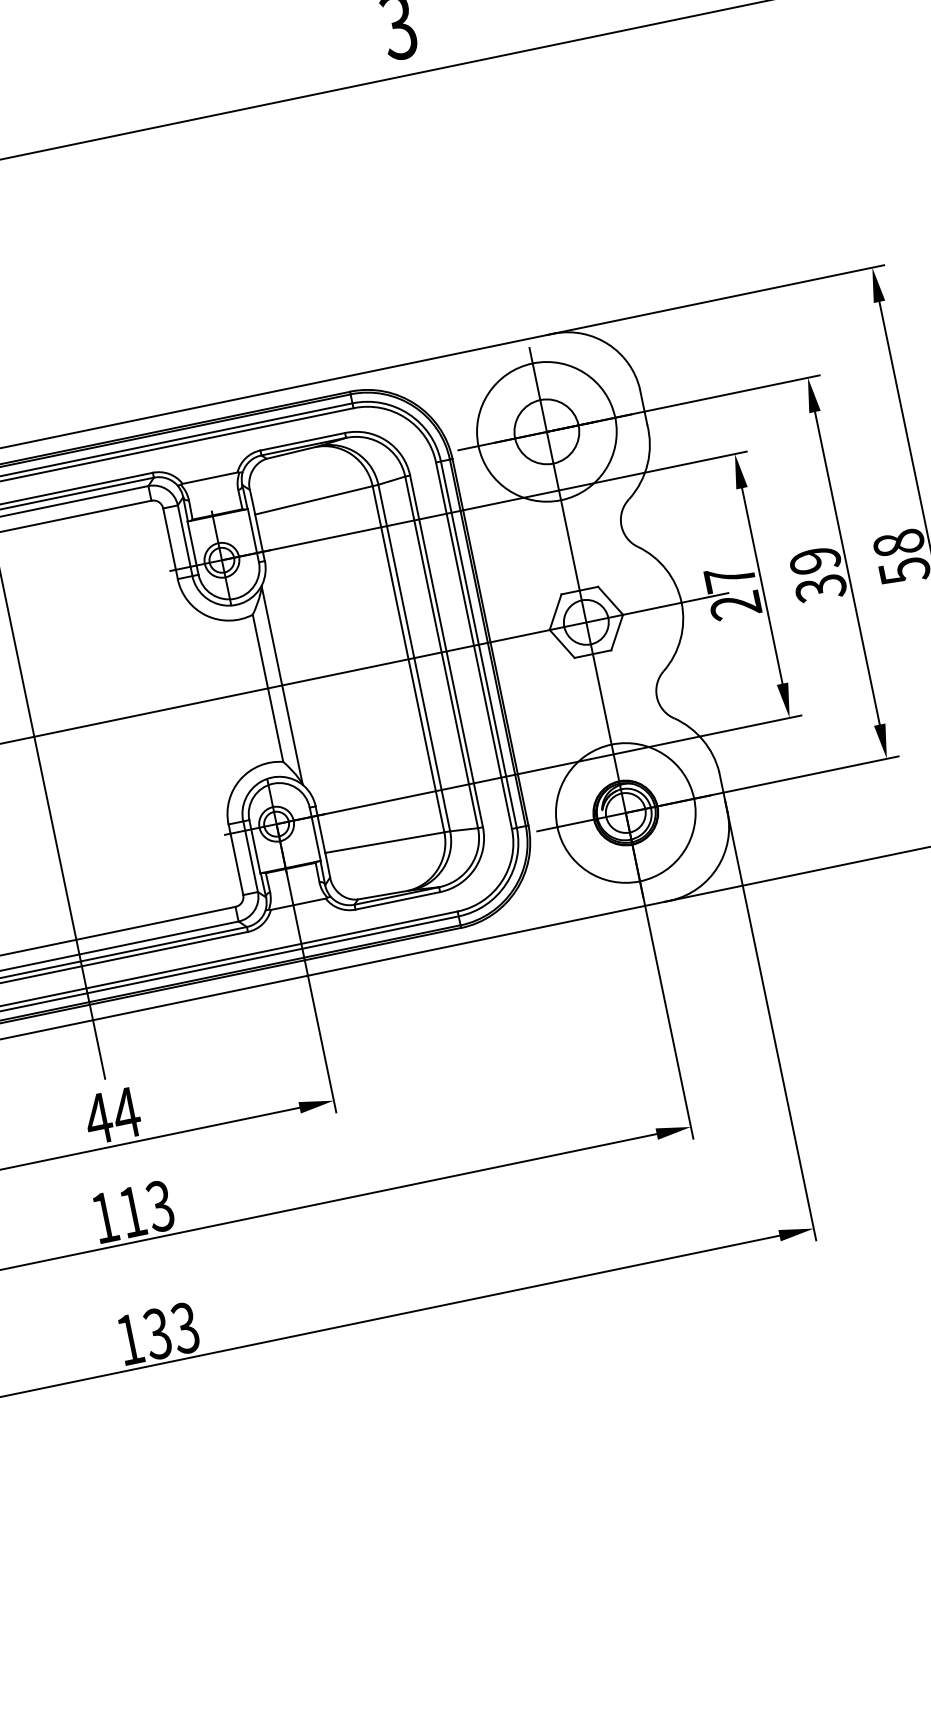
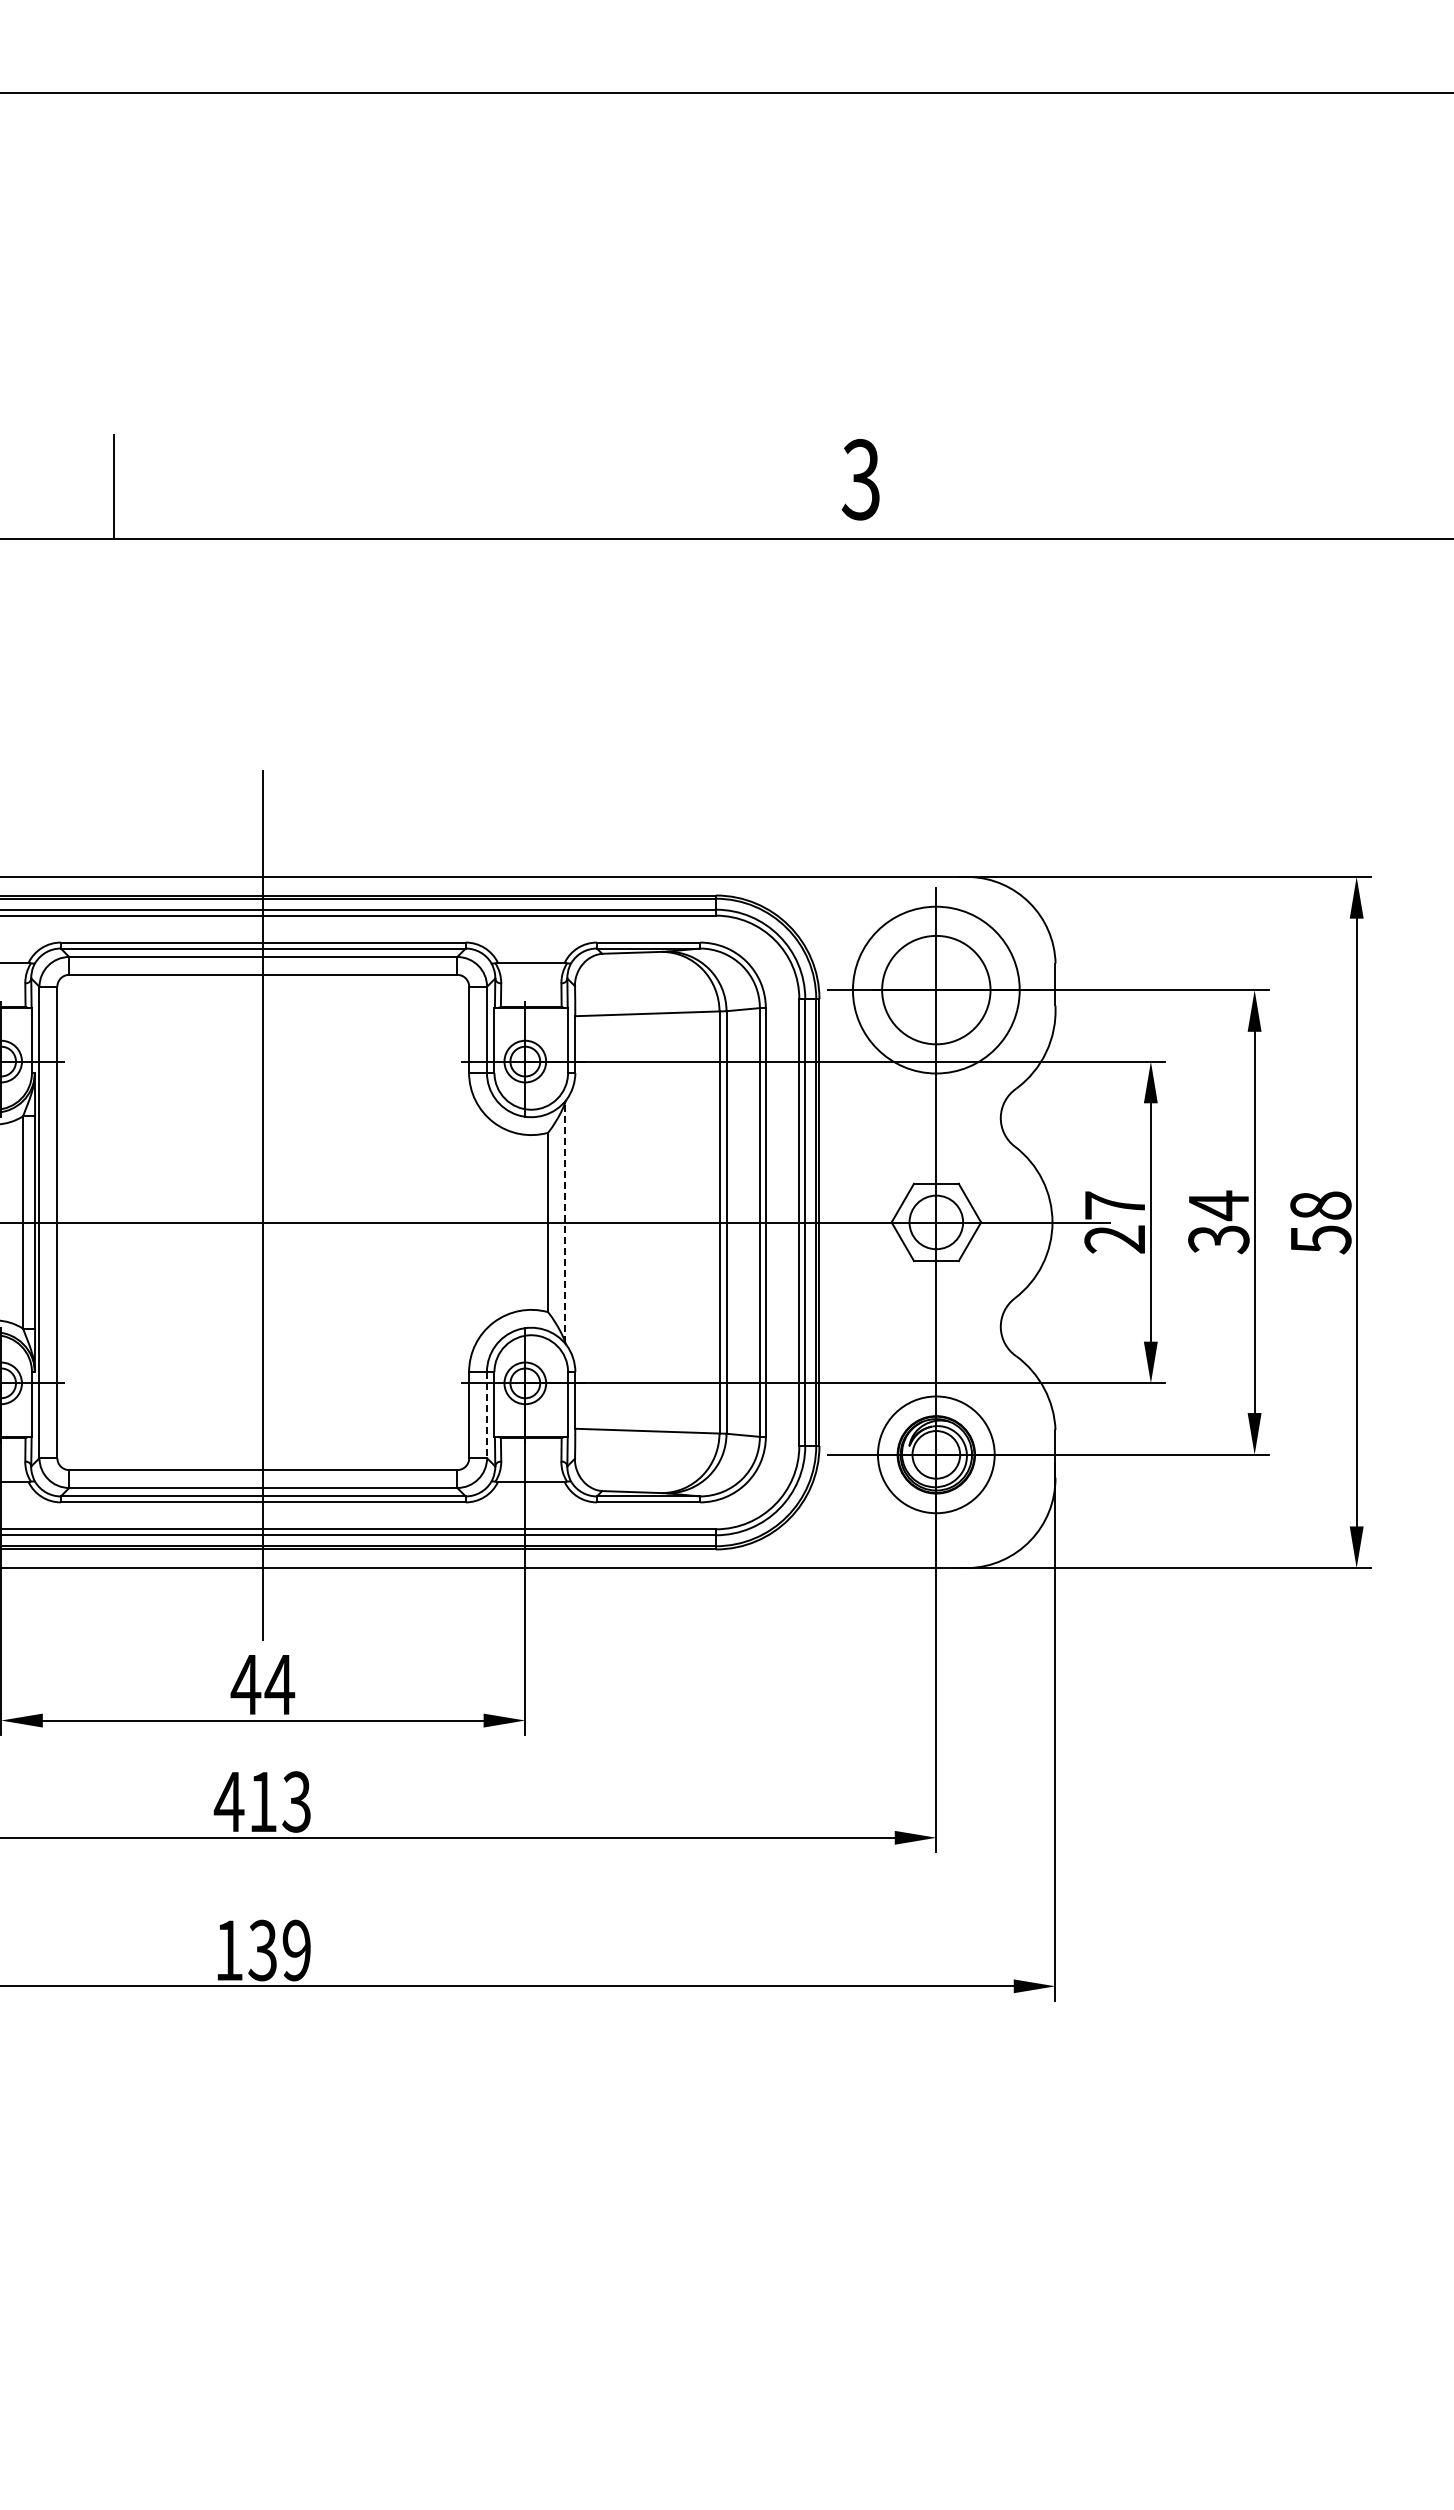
circle: (546, 431) -> (936, 989), size x1.4
text: (814, 560) -> (1218, 1205), 39 -> 34
line: (282, 684) -> (565, 1221), solid -> dashed
circle: (625, 812) -> (935, 1454), size x0.7
line: (251, 856) -> (487, 1415), solid -> dashed
text: (104, 1217) -> (228, 1801), 113 -> 413
text: (185, 1328) -> (296, 1950), 133 -> 139

